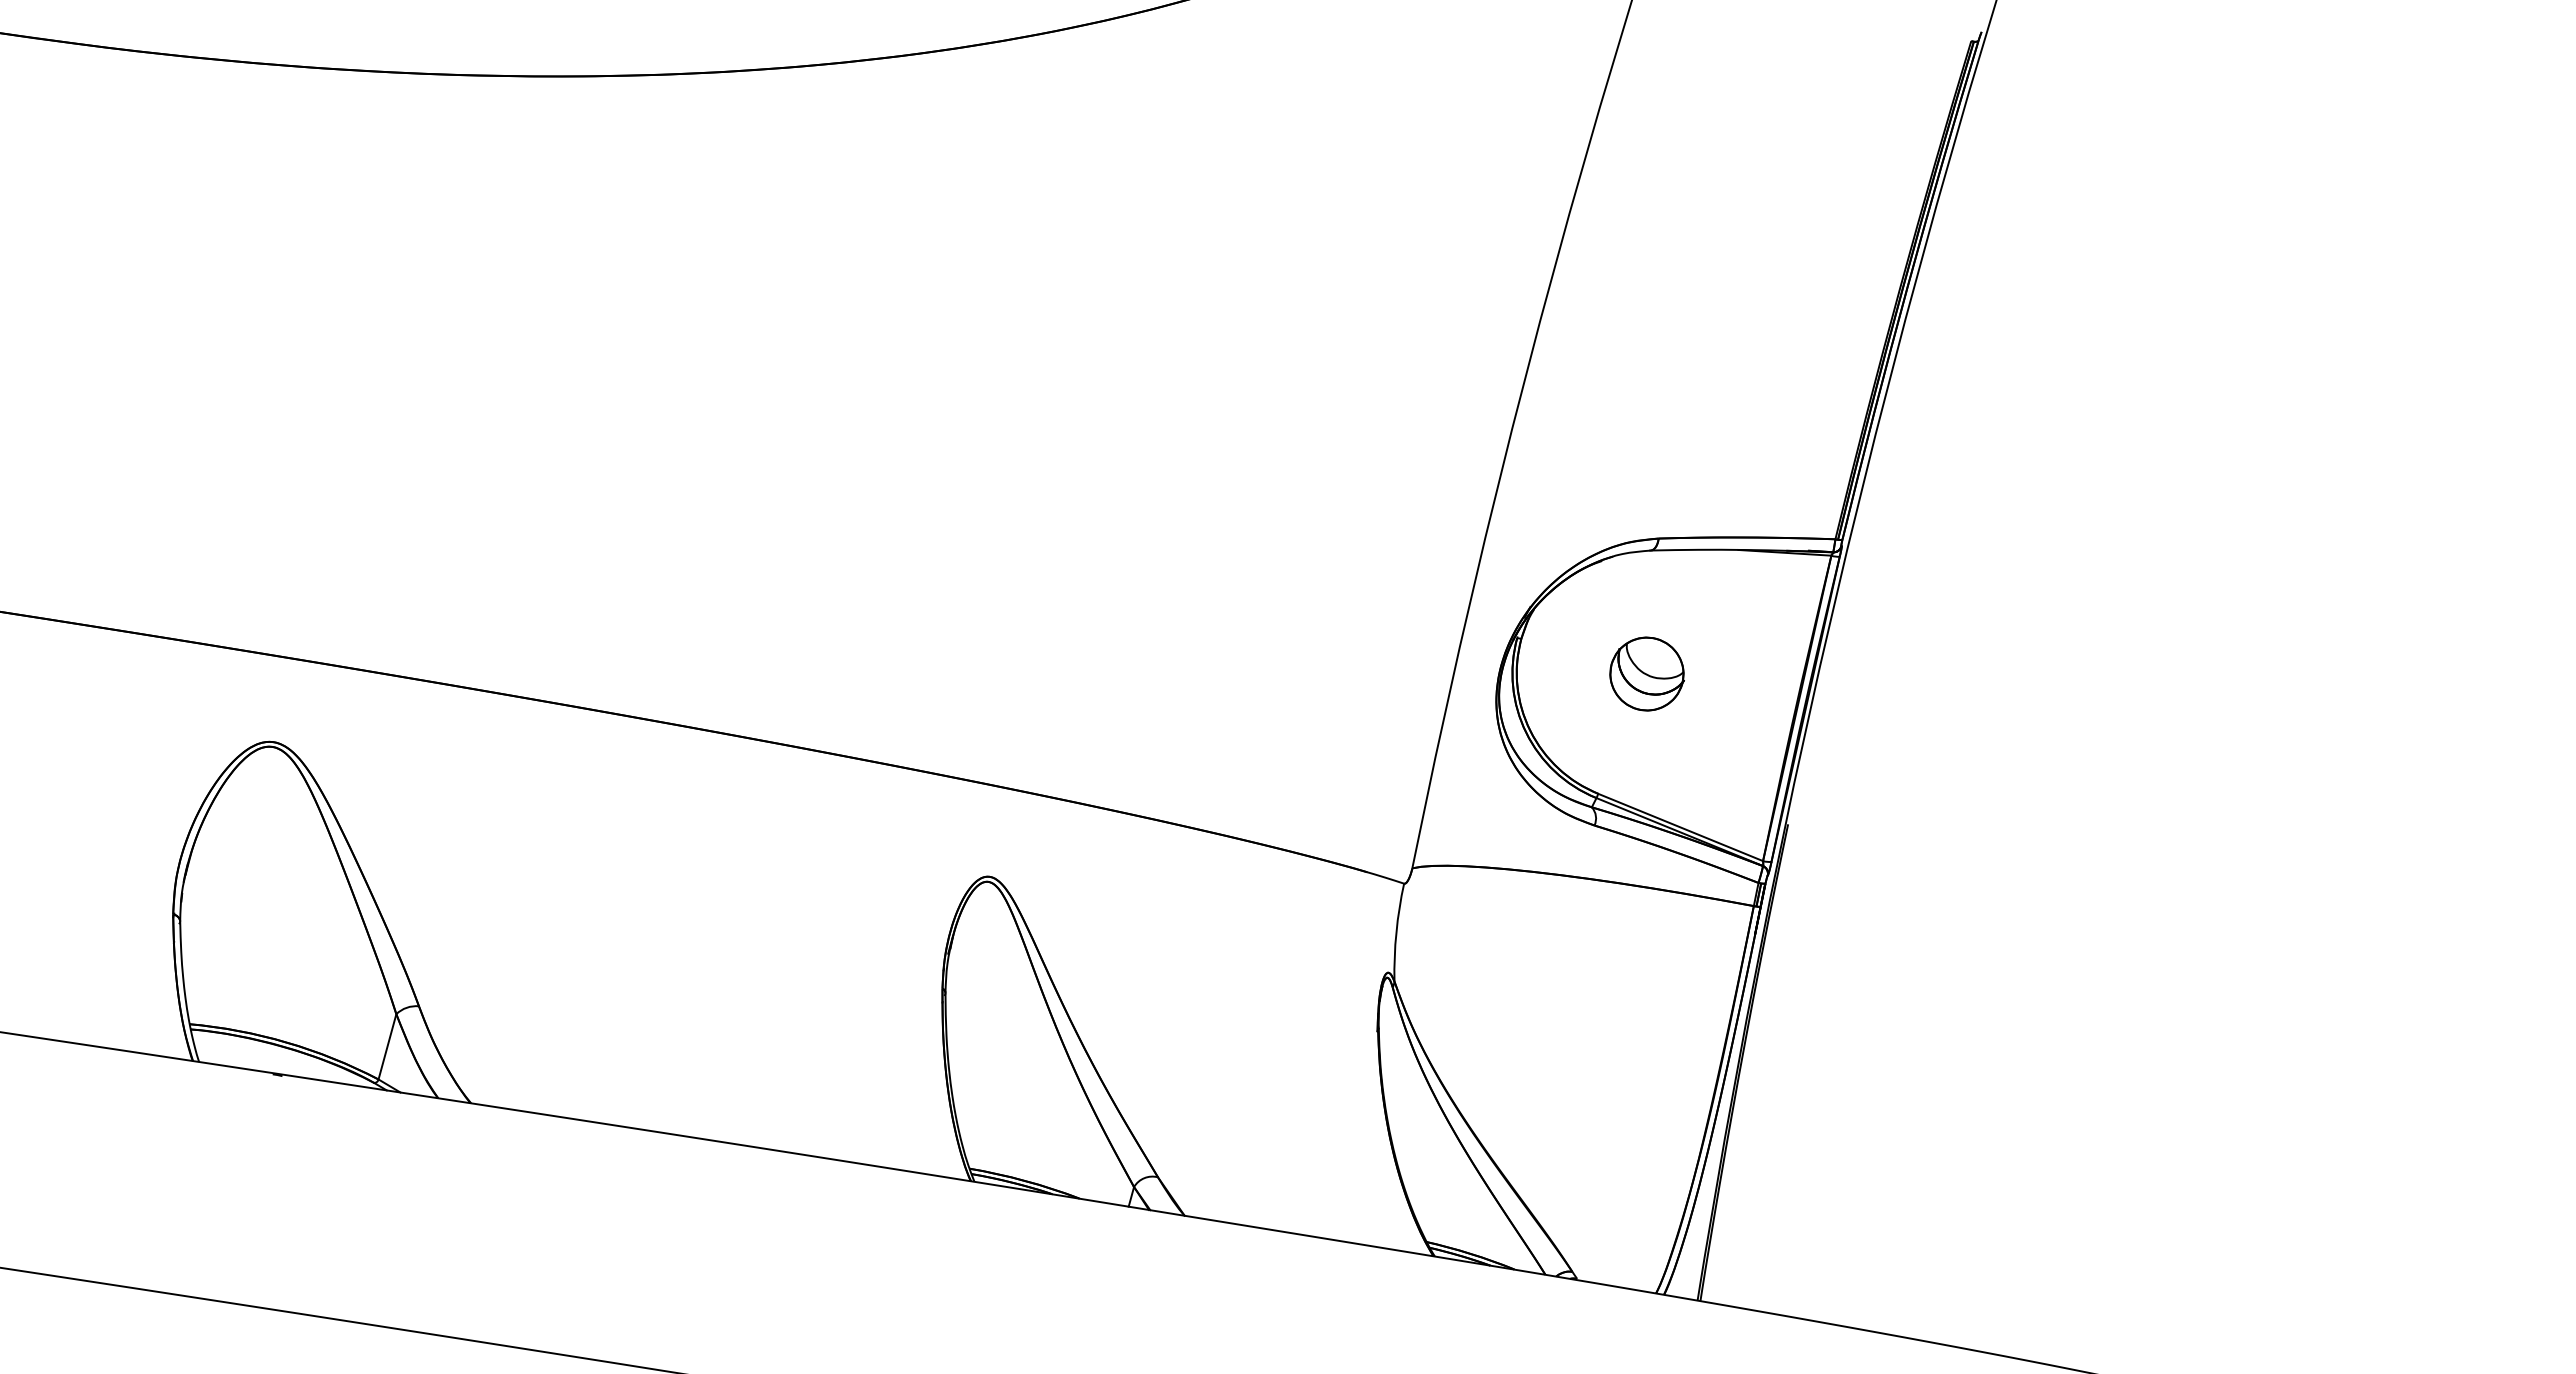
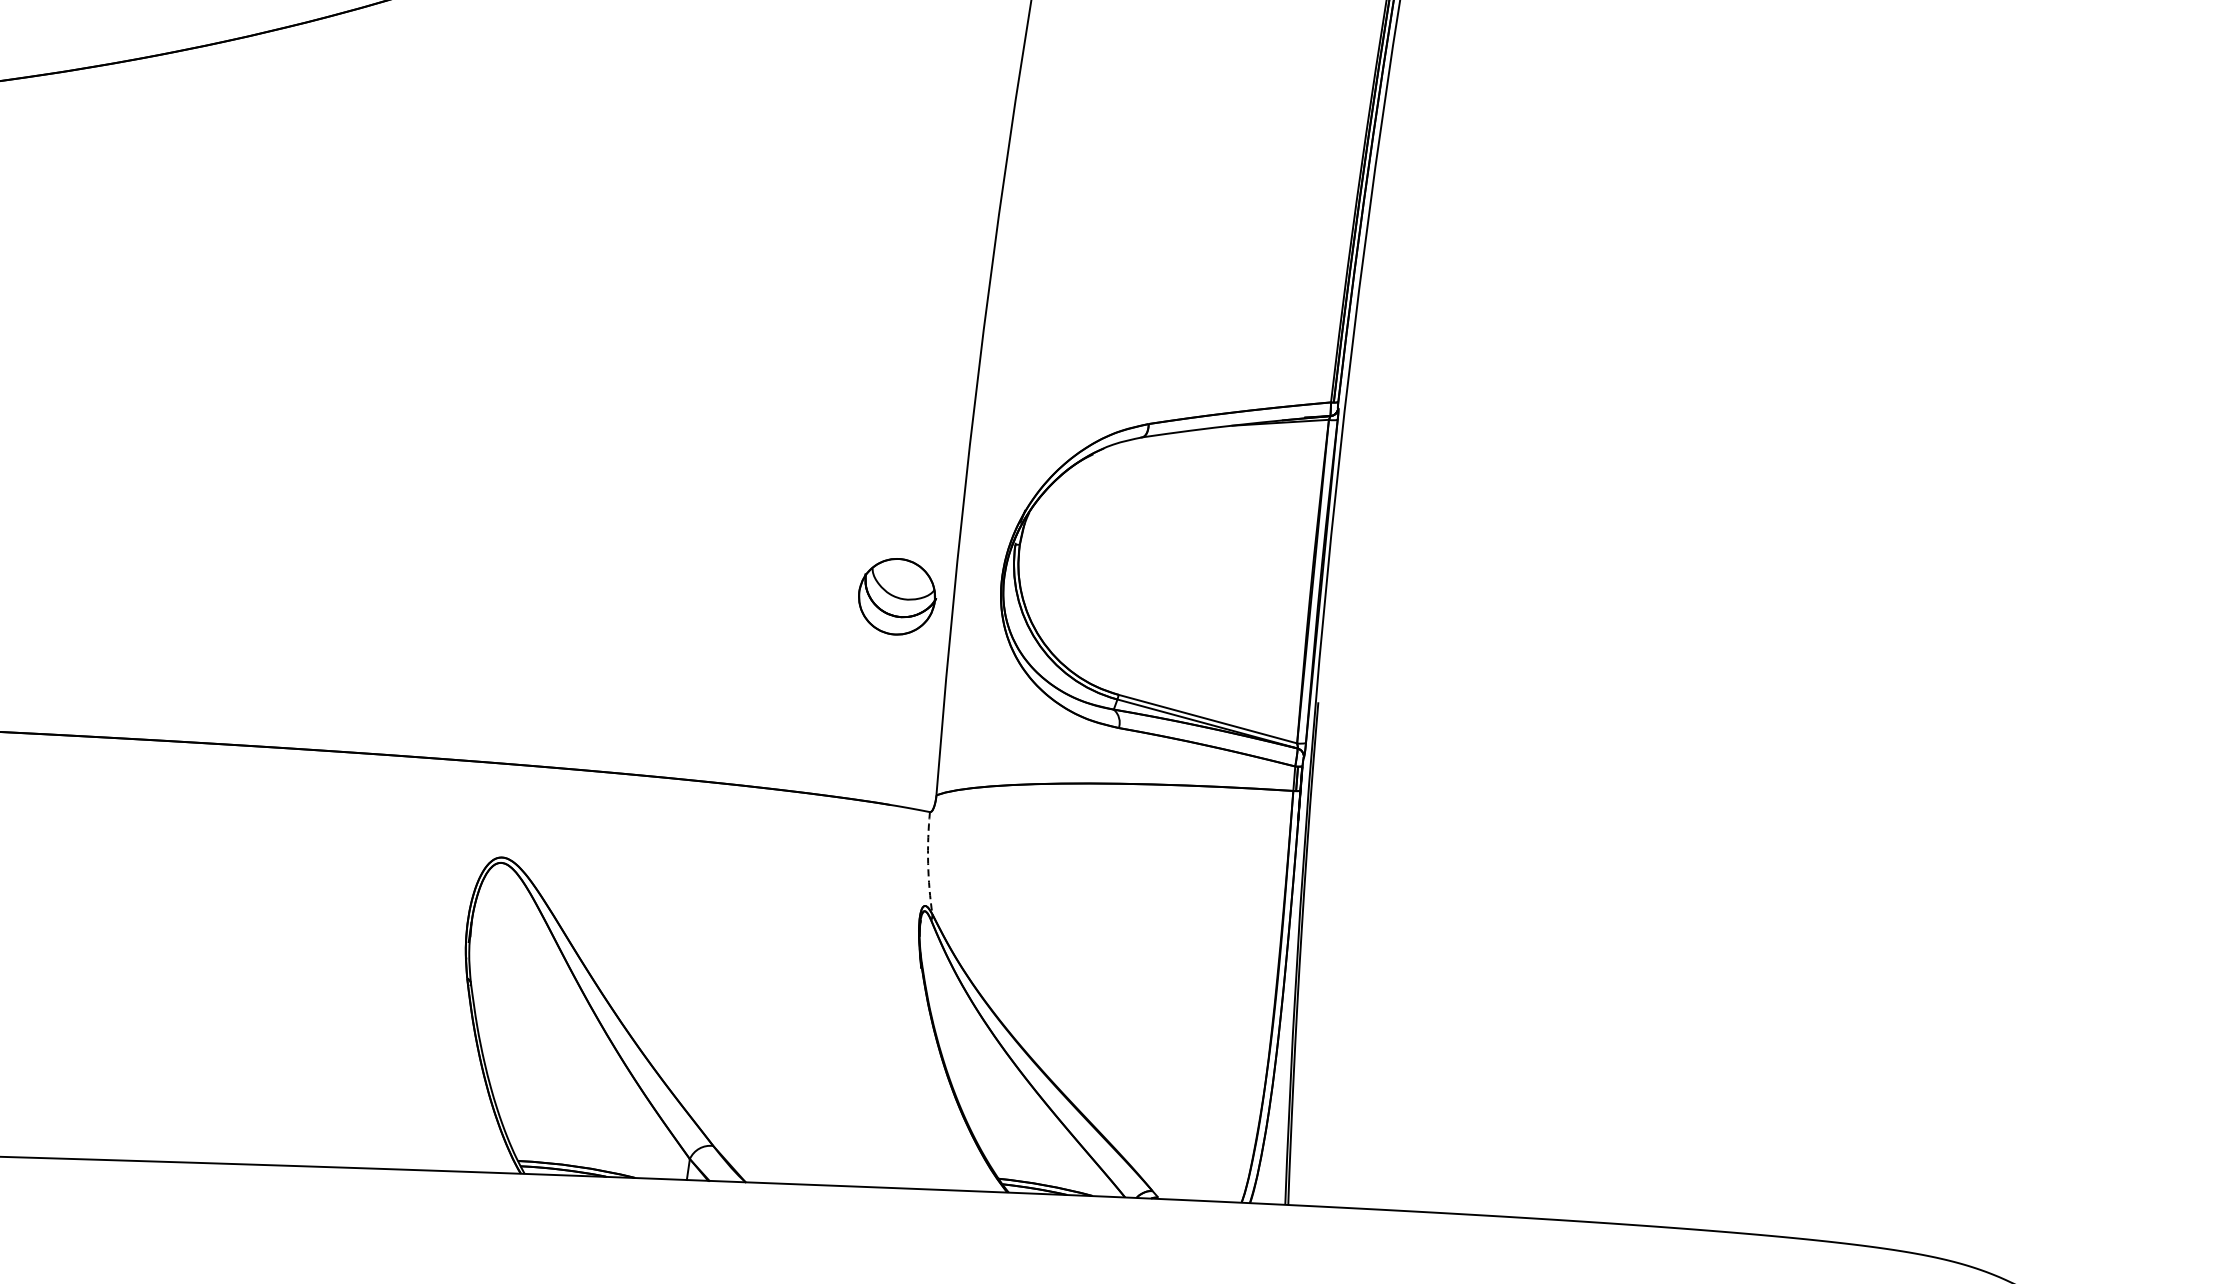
part: (1646, 673) -> (896, 596), moved
arc: (1396, 932) -> (928, 863), solid -> dashed

